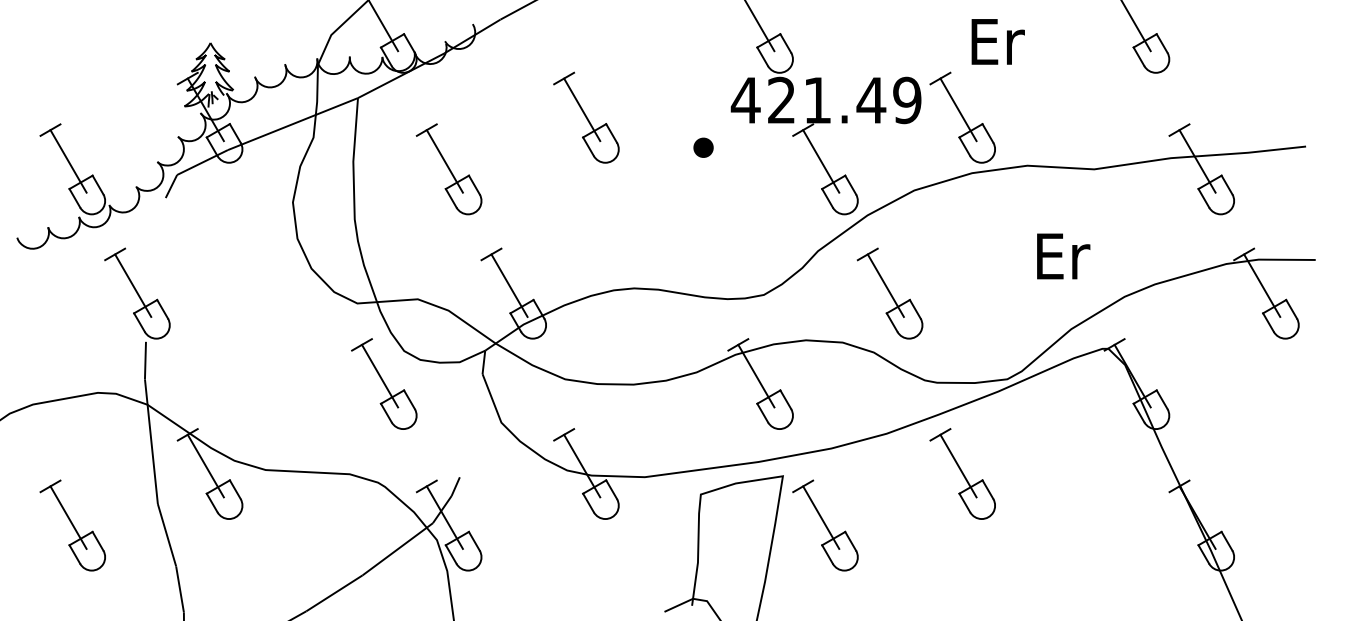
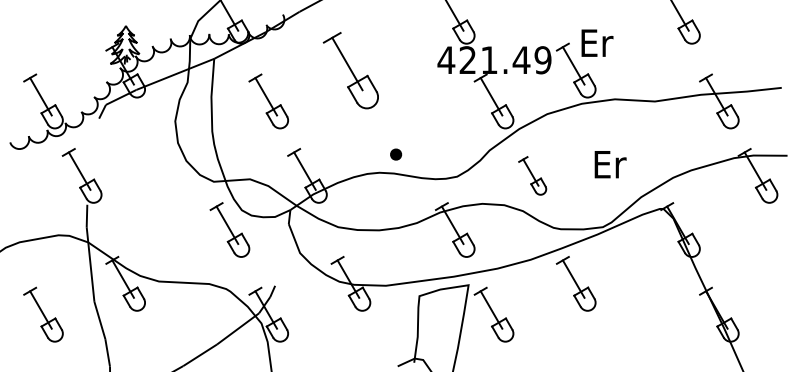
text: (998, 40) -> (597, 42), moved
part: (585, 117) -> (350, 70), size x1.4
part: (704, 147) -> (396, 154), moved
text: (1063, 256) -> (610, 164), moved
part: (889, 292) -> (532, 175), size x0.7

